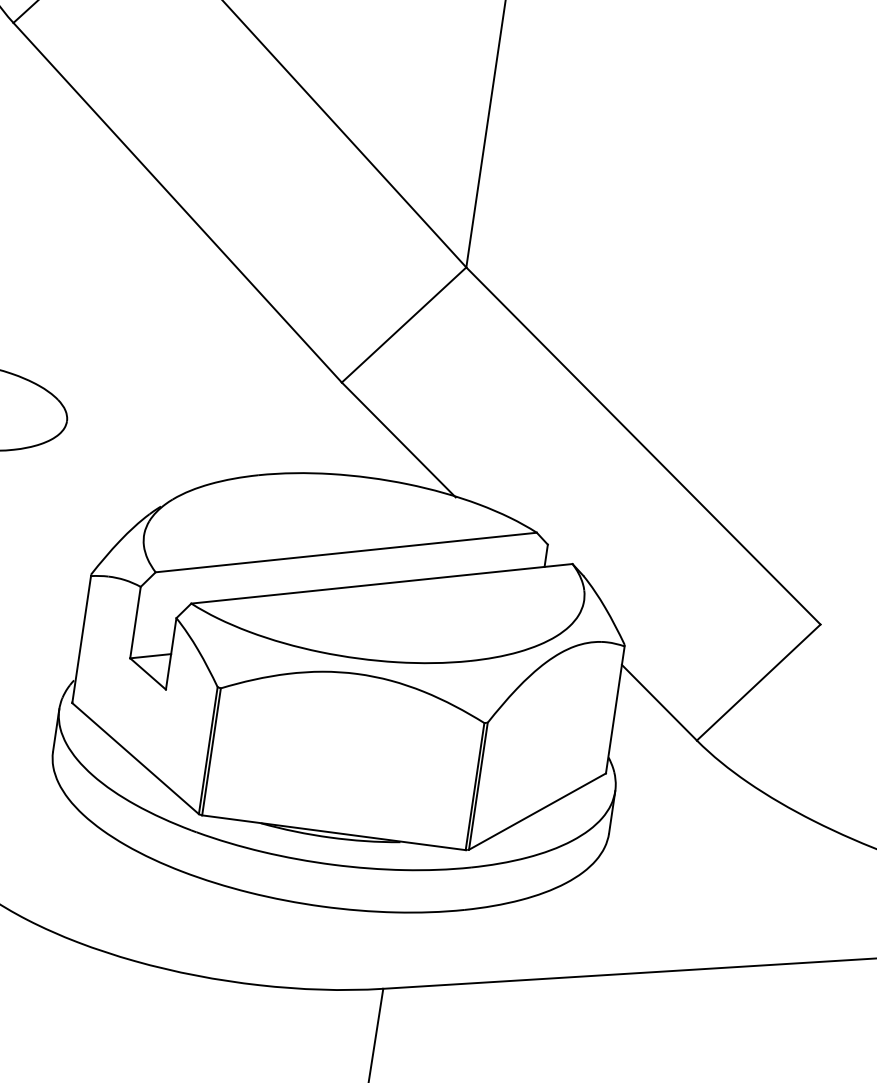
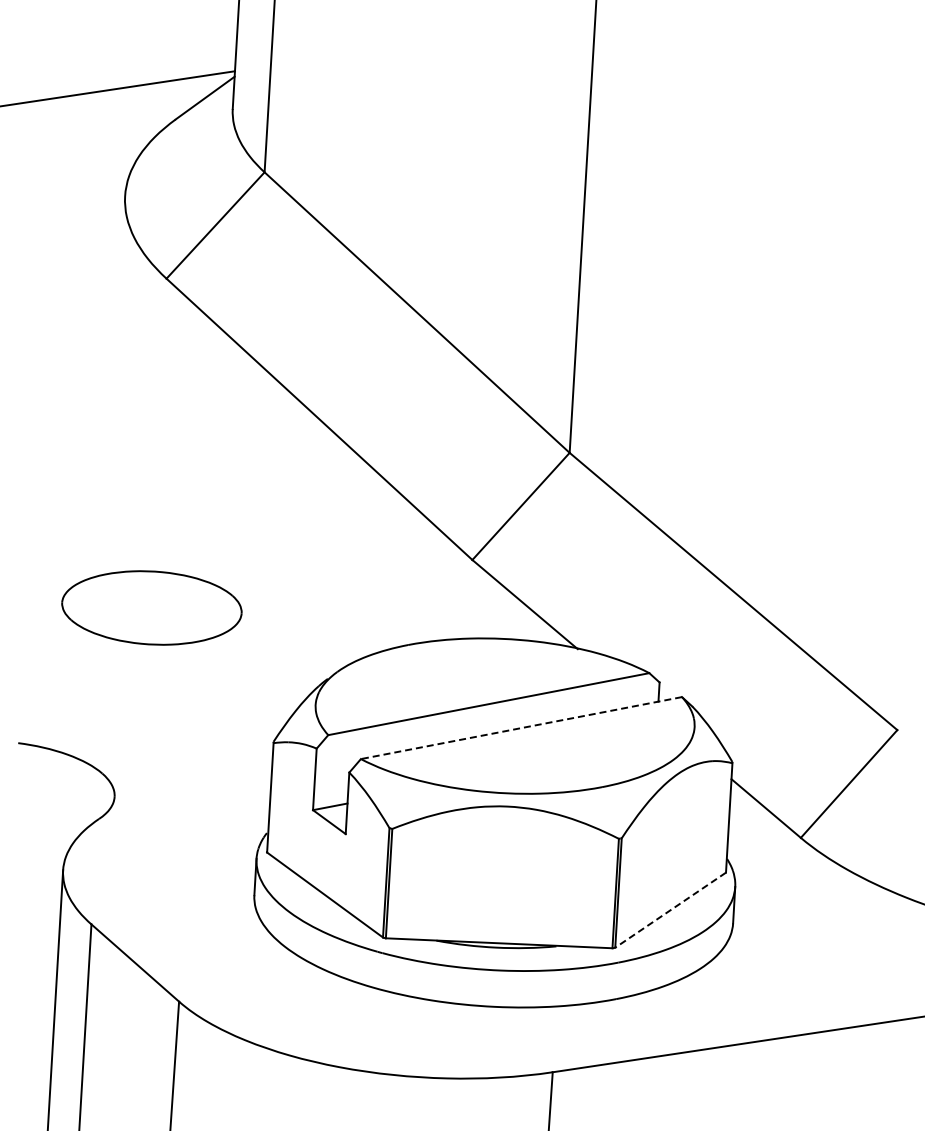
line: (381, 584) -> (521, 728), solid -> dashed
line: (537, 811) -> (670, 910), solid -> dashed

